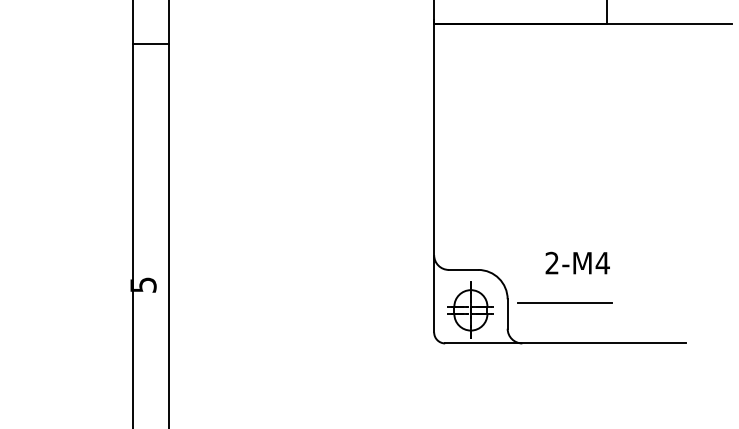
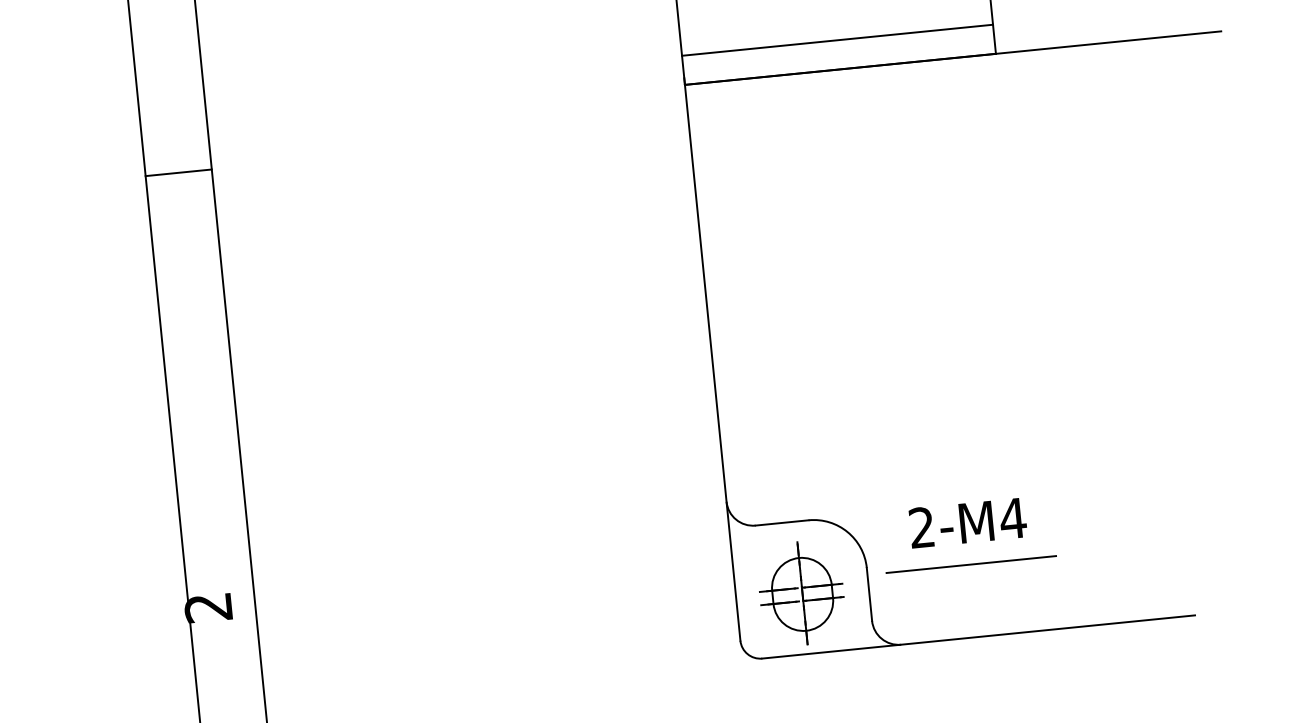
line: (520, 7) -> (837, 40), added
text: (577, 262) -> (967, 521), moved
text: (143, 284) -> (208, 606), 5 -> 2

